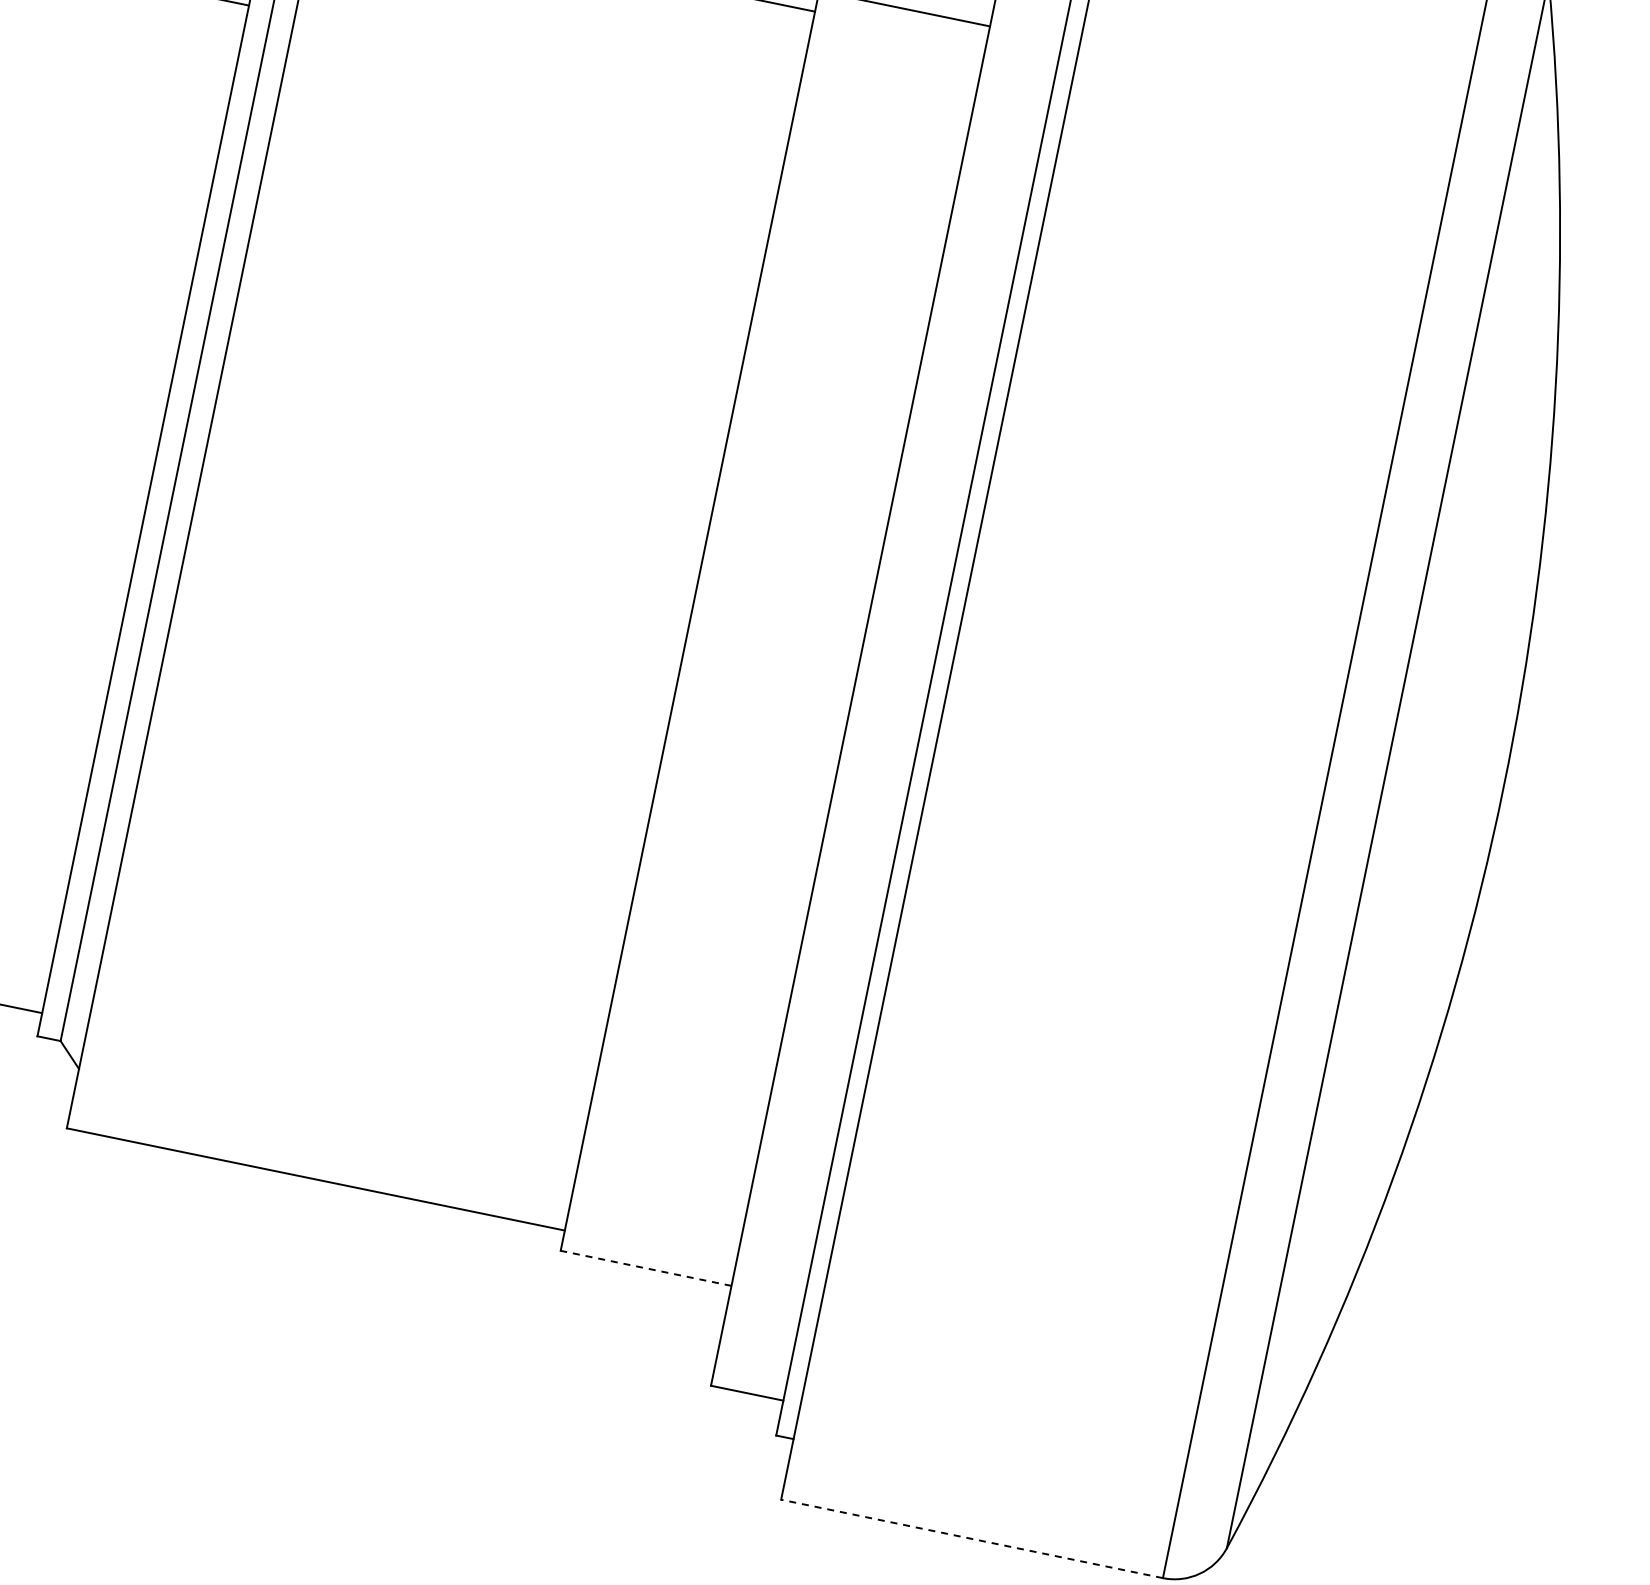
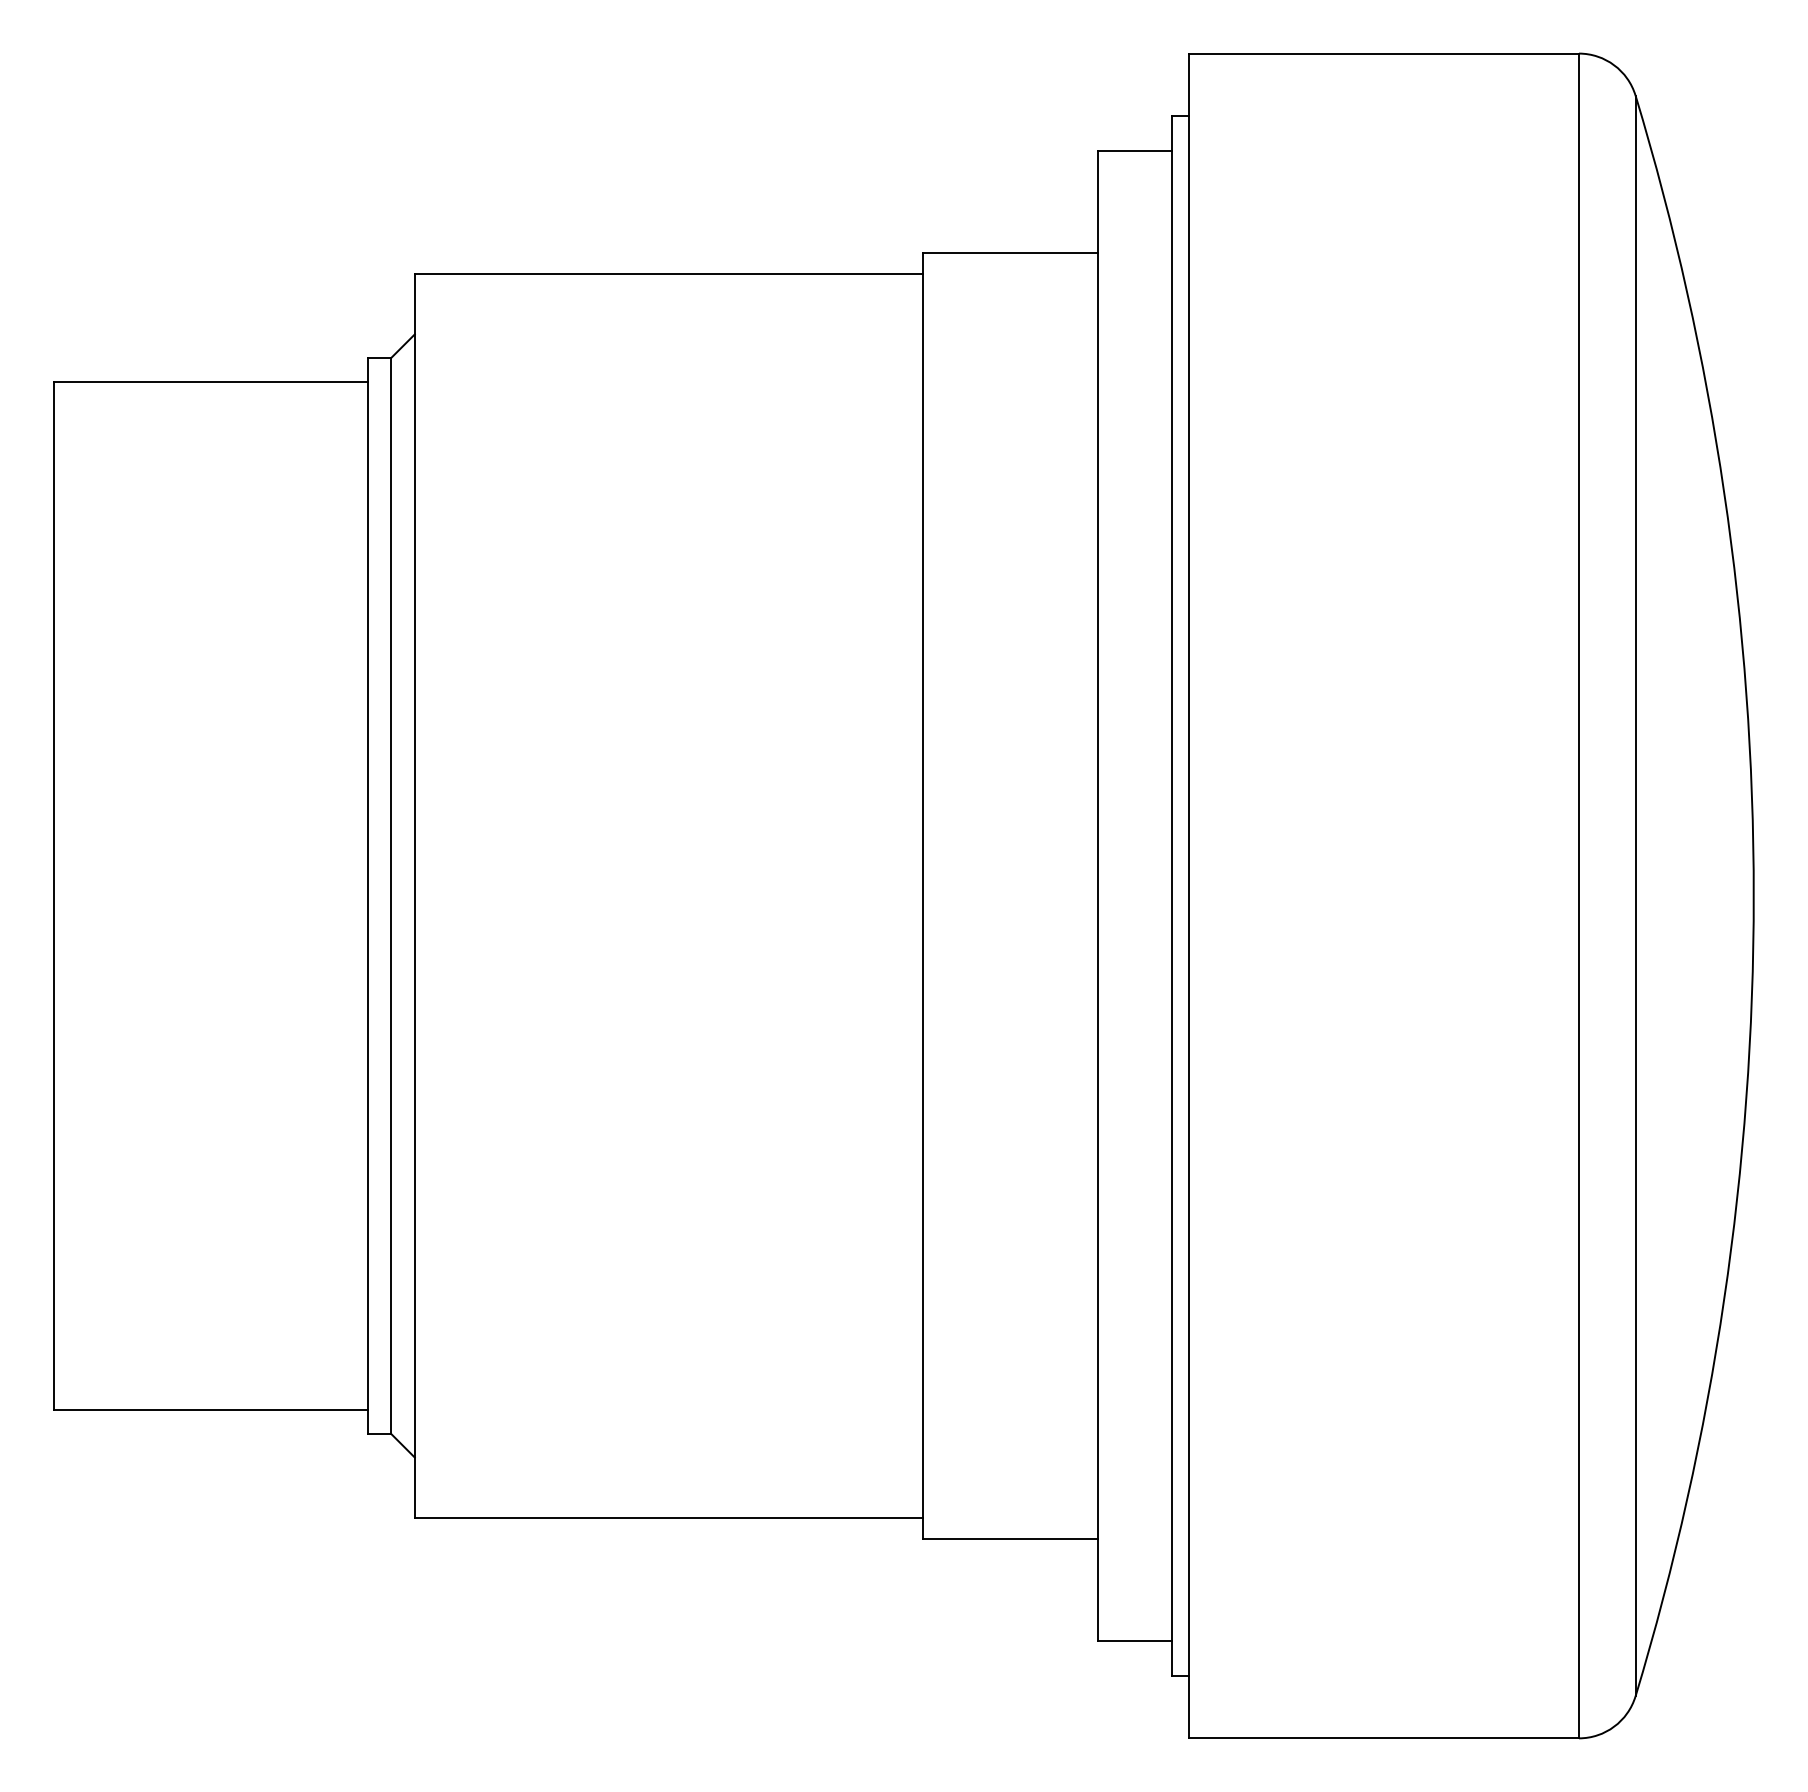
line: (645, 1267) -> (1009, 1538), dashed -> solid
line: (972, 1539) -> (1384, 1738), dashed -> solid

